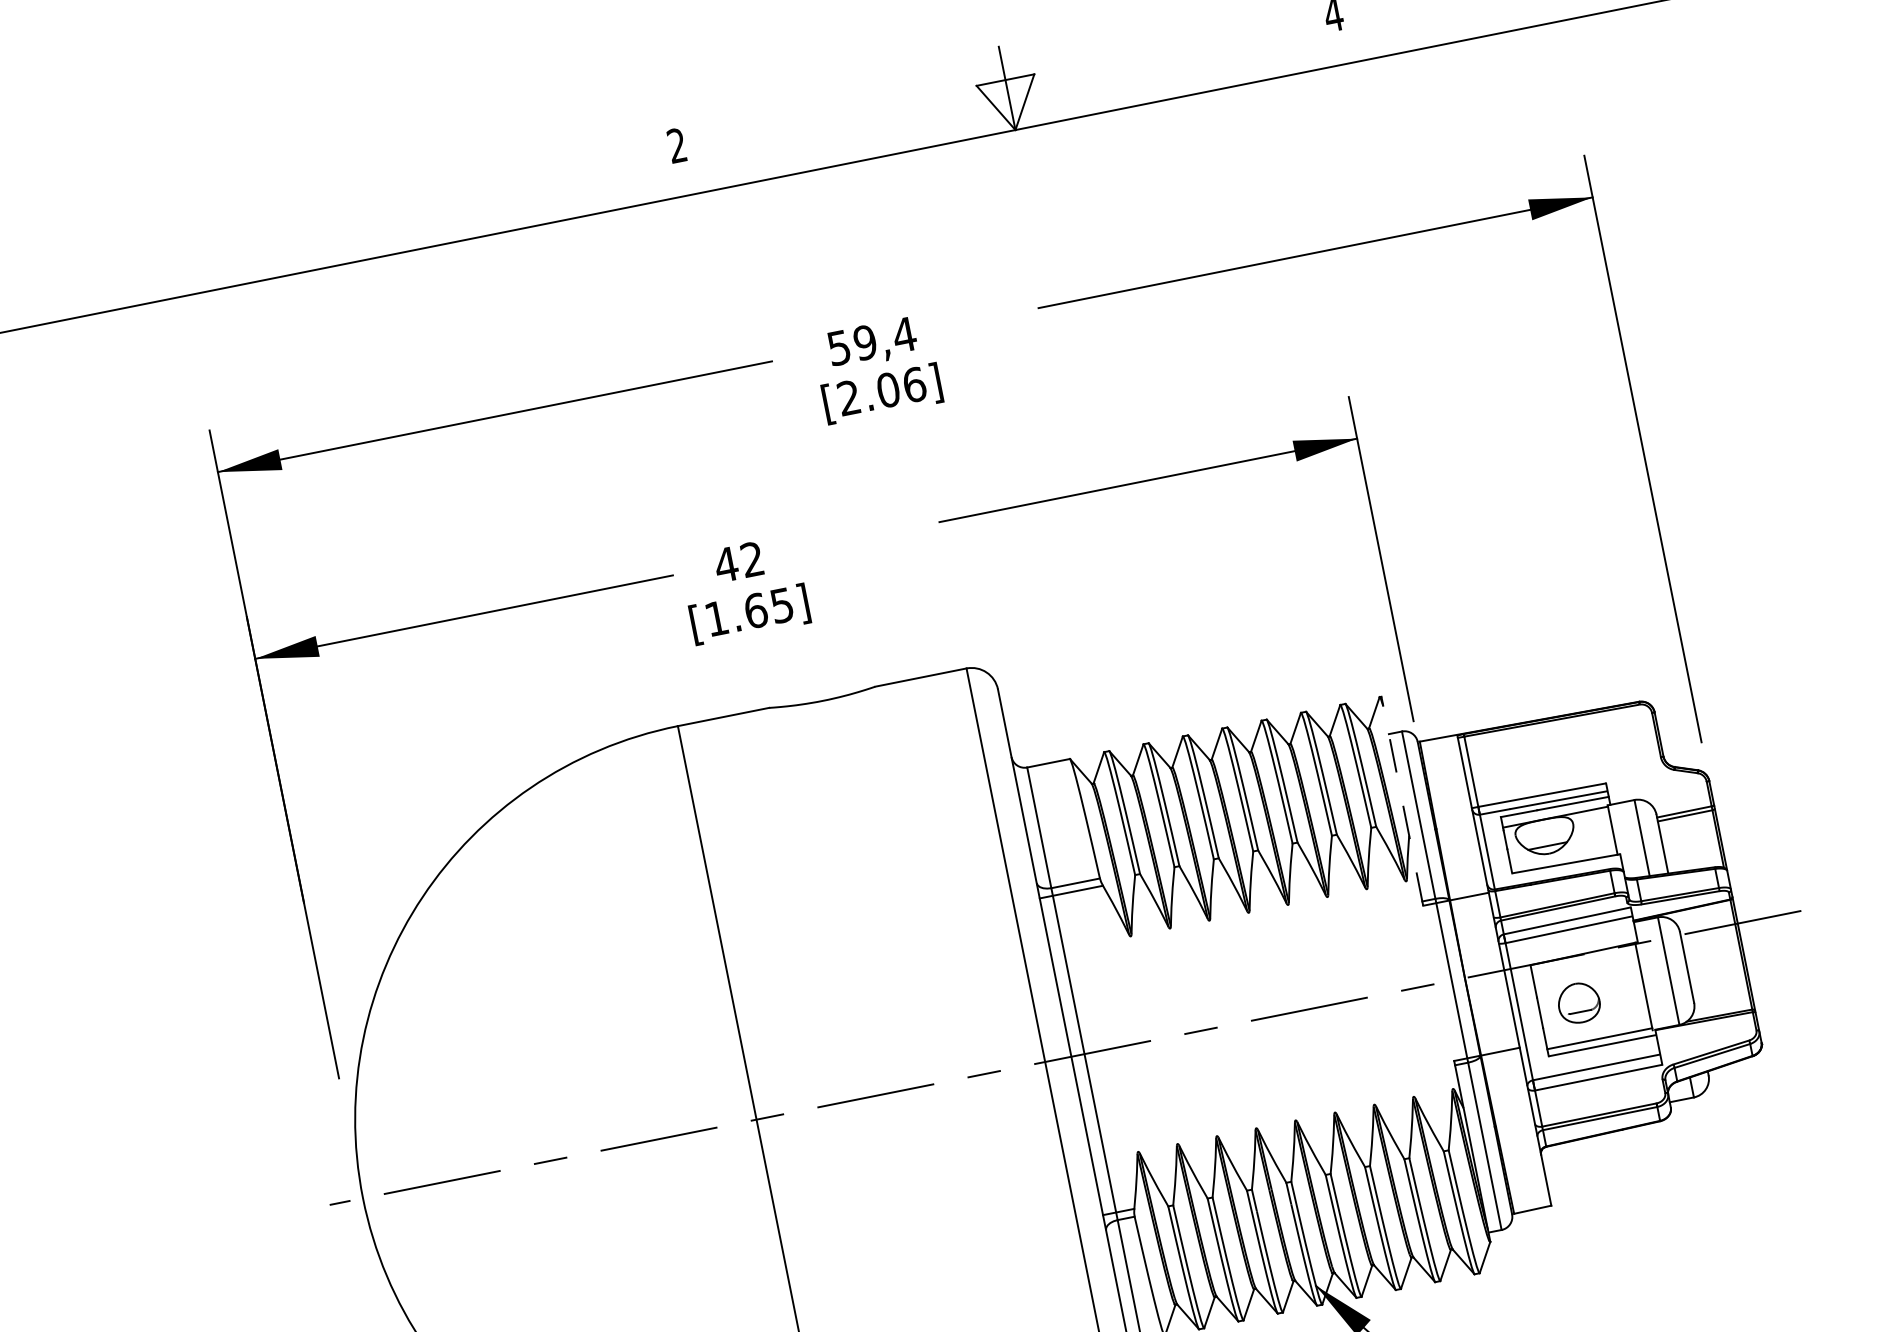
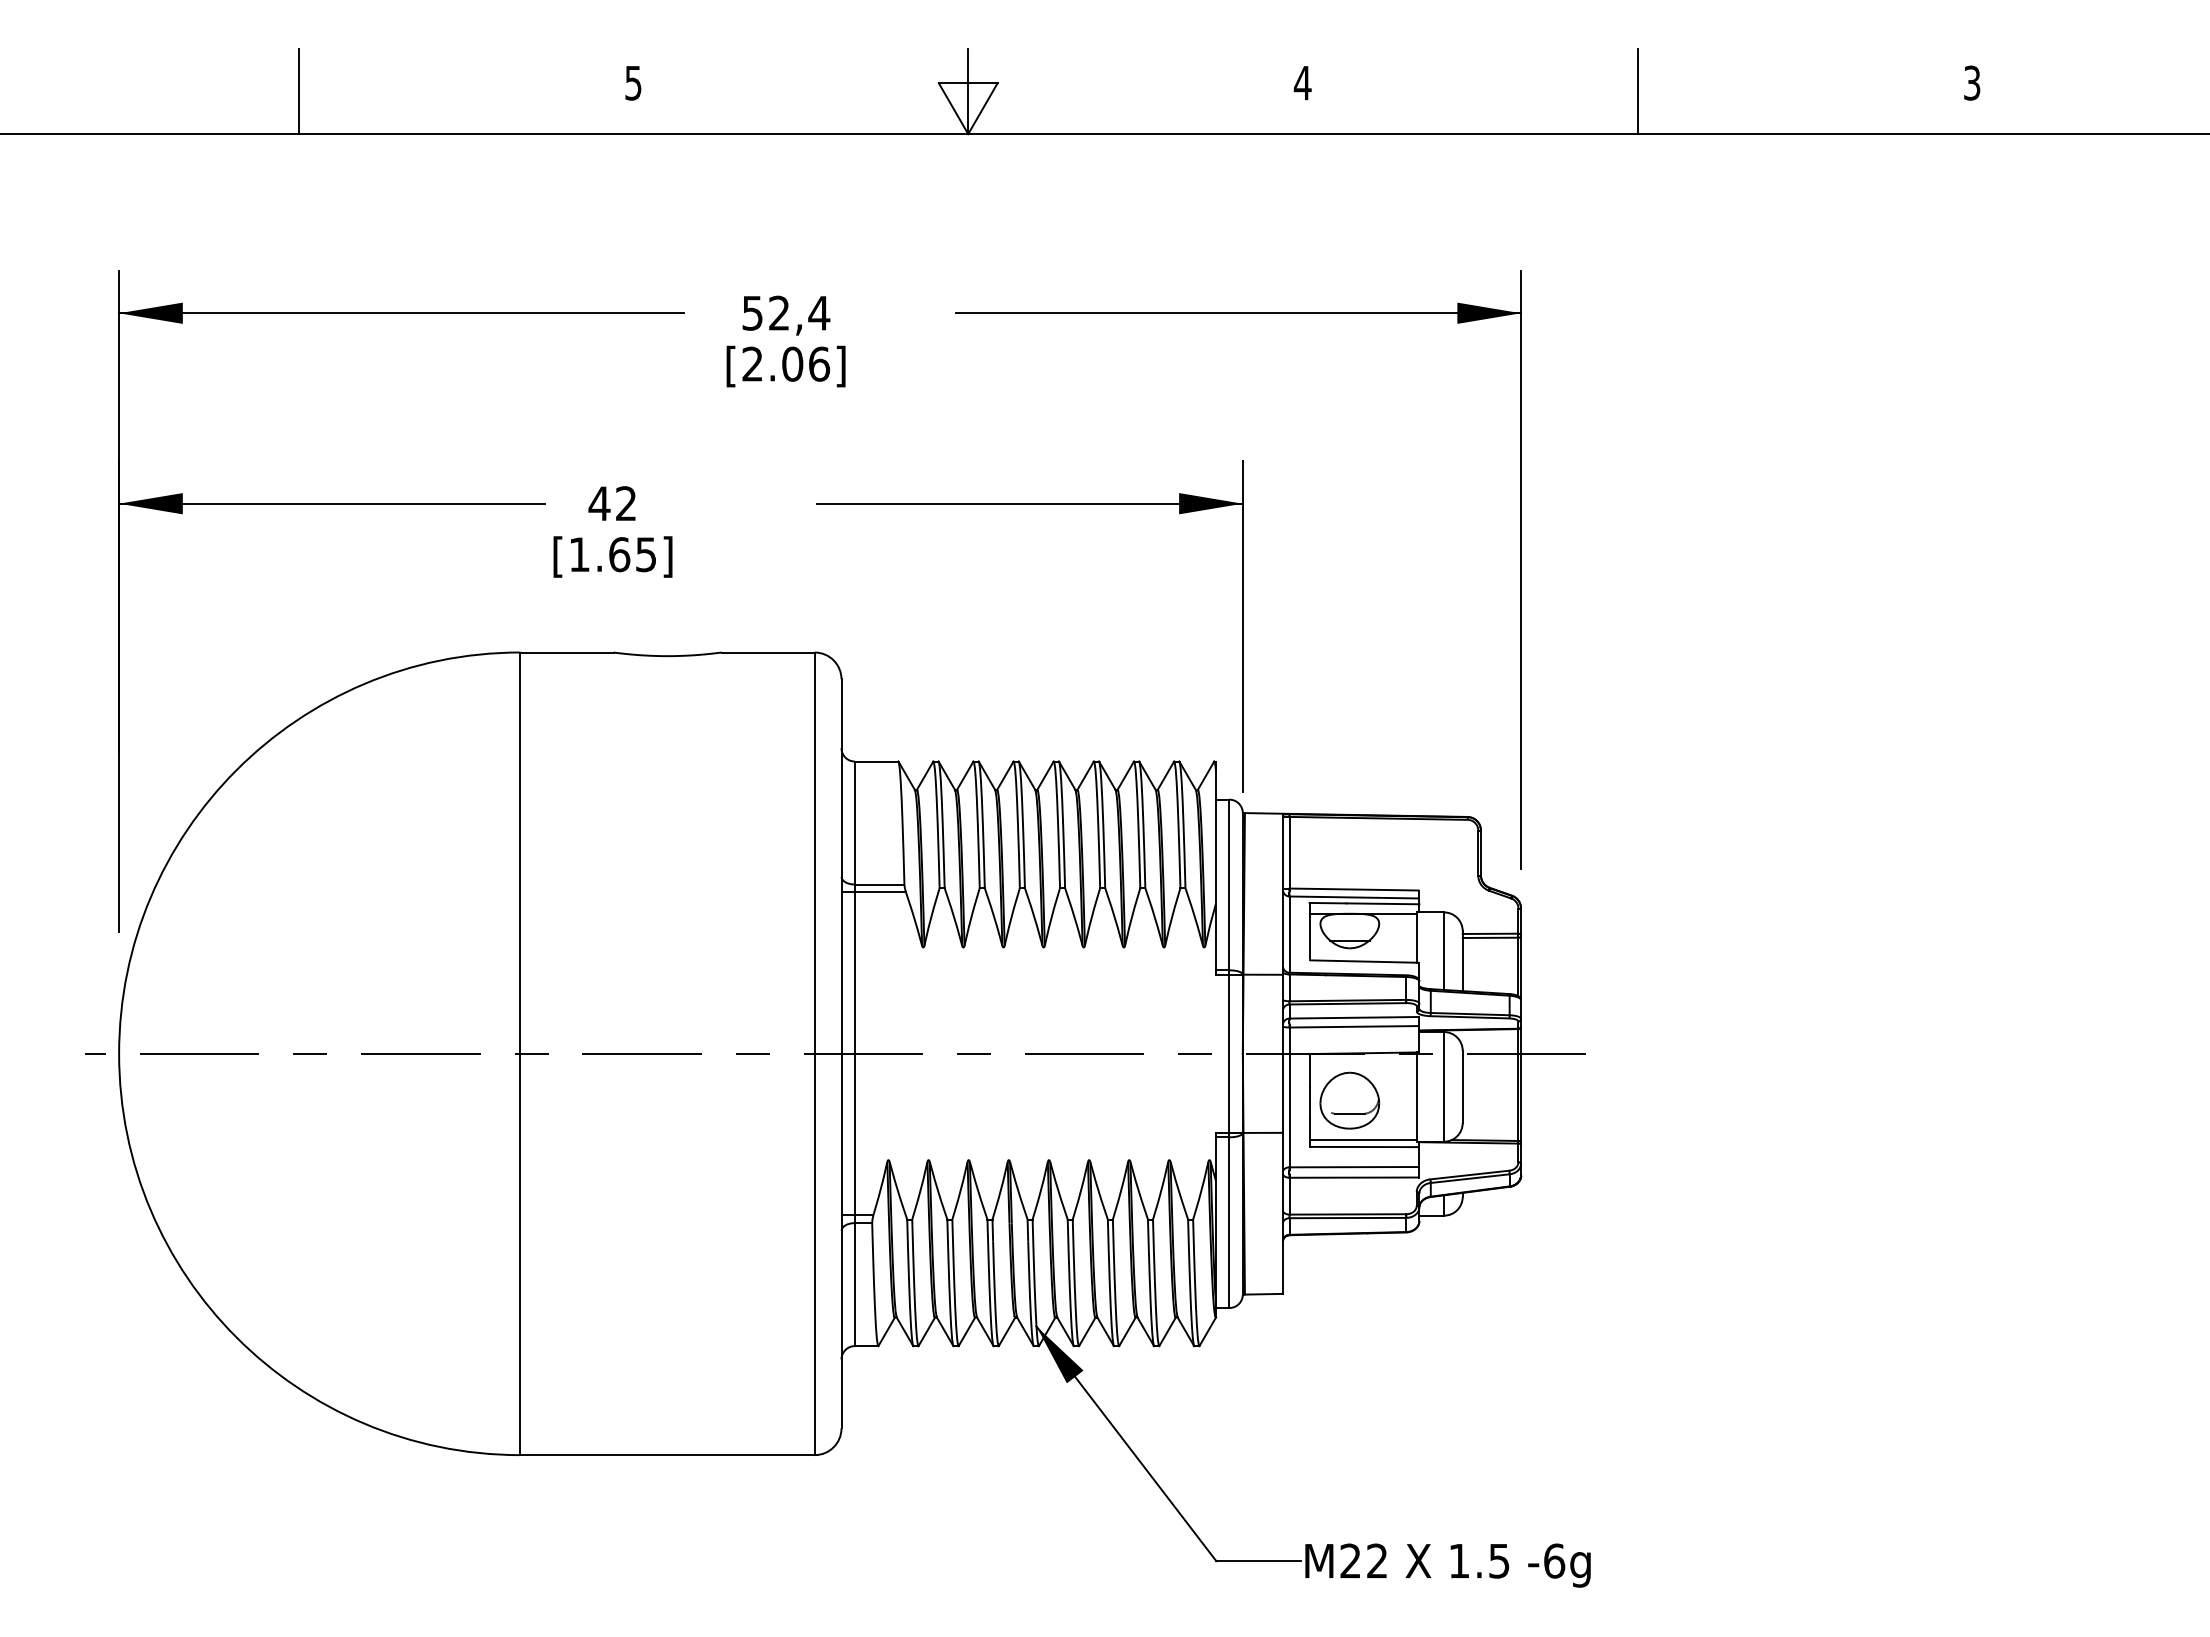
text: (677, 145) -> (633, 82), 2 -> 5
line: (350, 219) -> (298, 91), added
text: (864, 342) -> (778, 312), 59,4 -> 52,4
line: (1402, 801) -> (1216, 868), dashed -> solid
part: (1578, 1002) -> (1349, 1100), size x1.43

